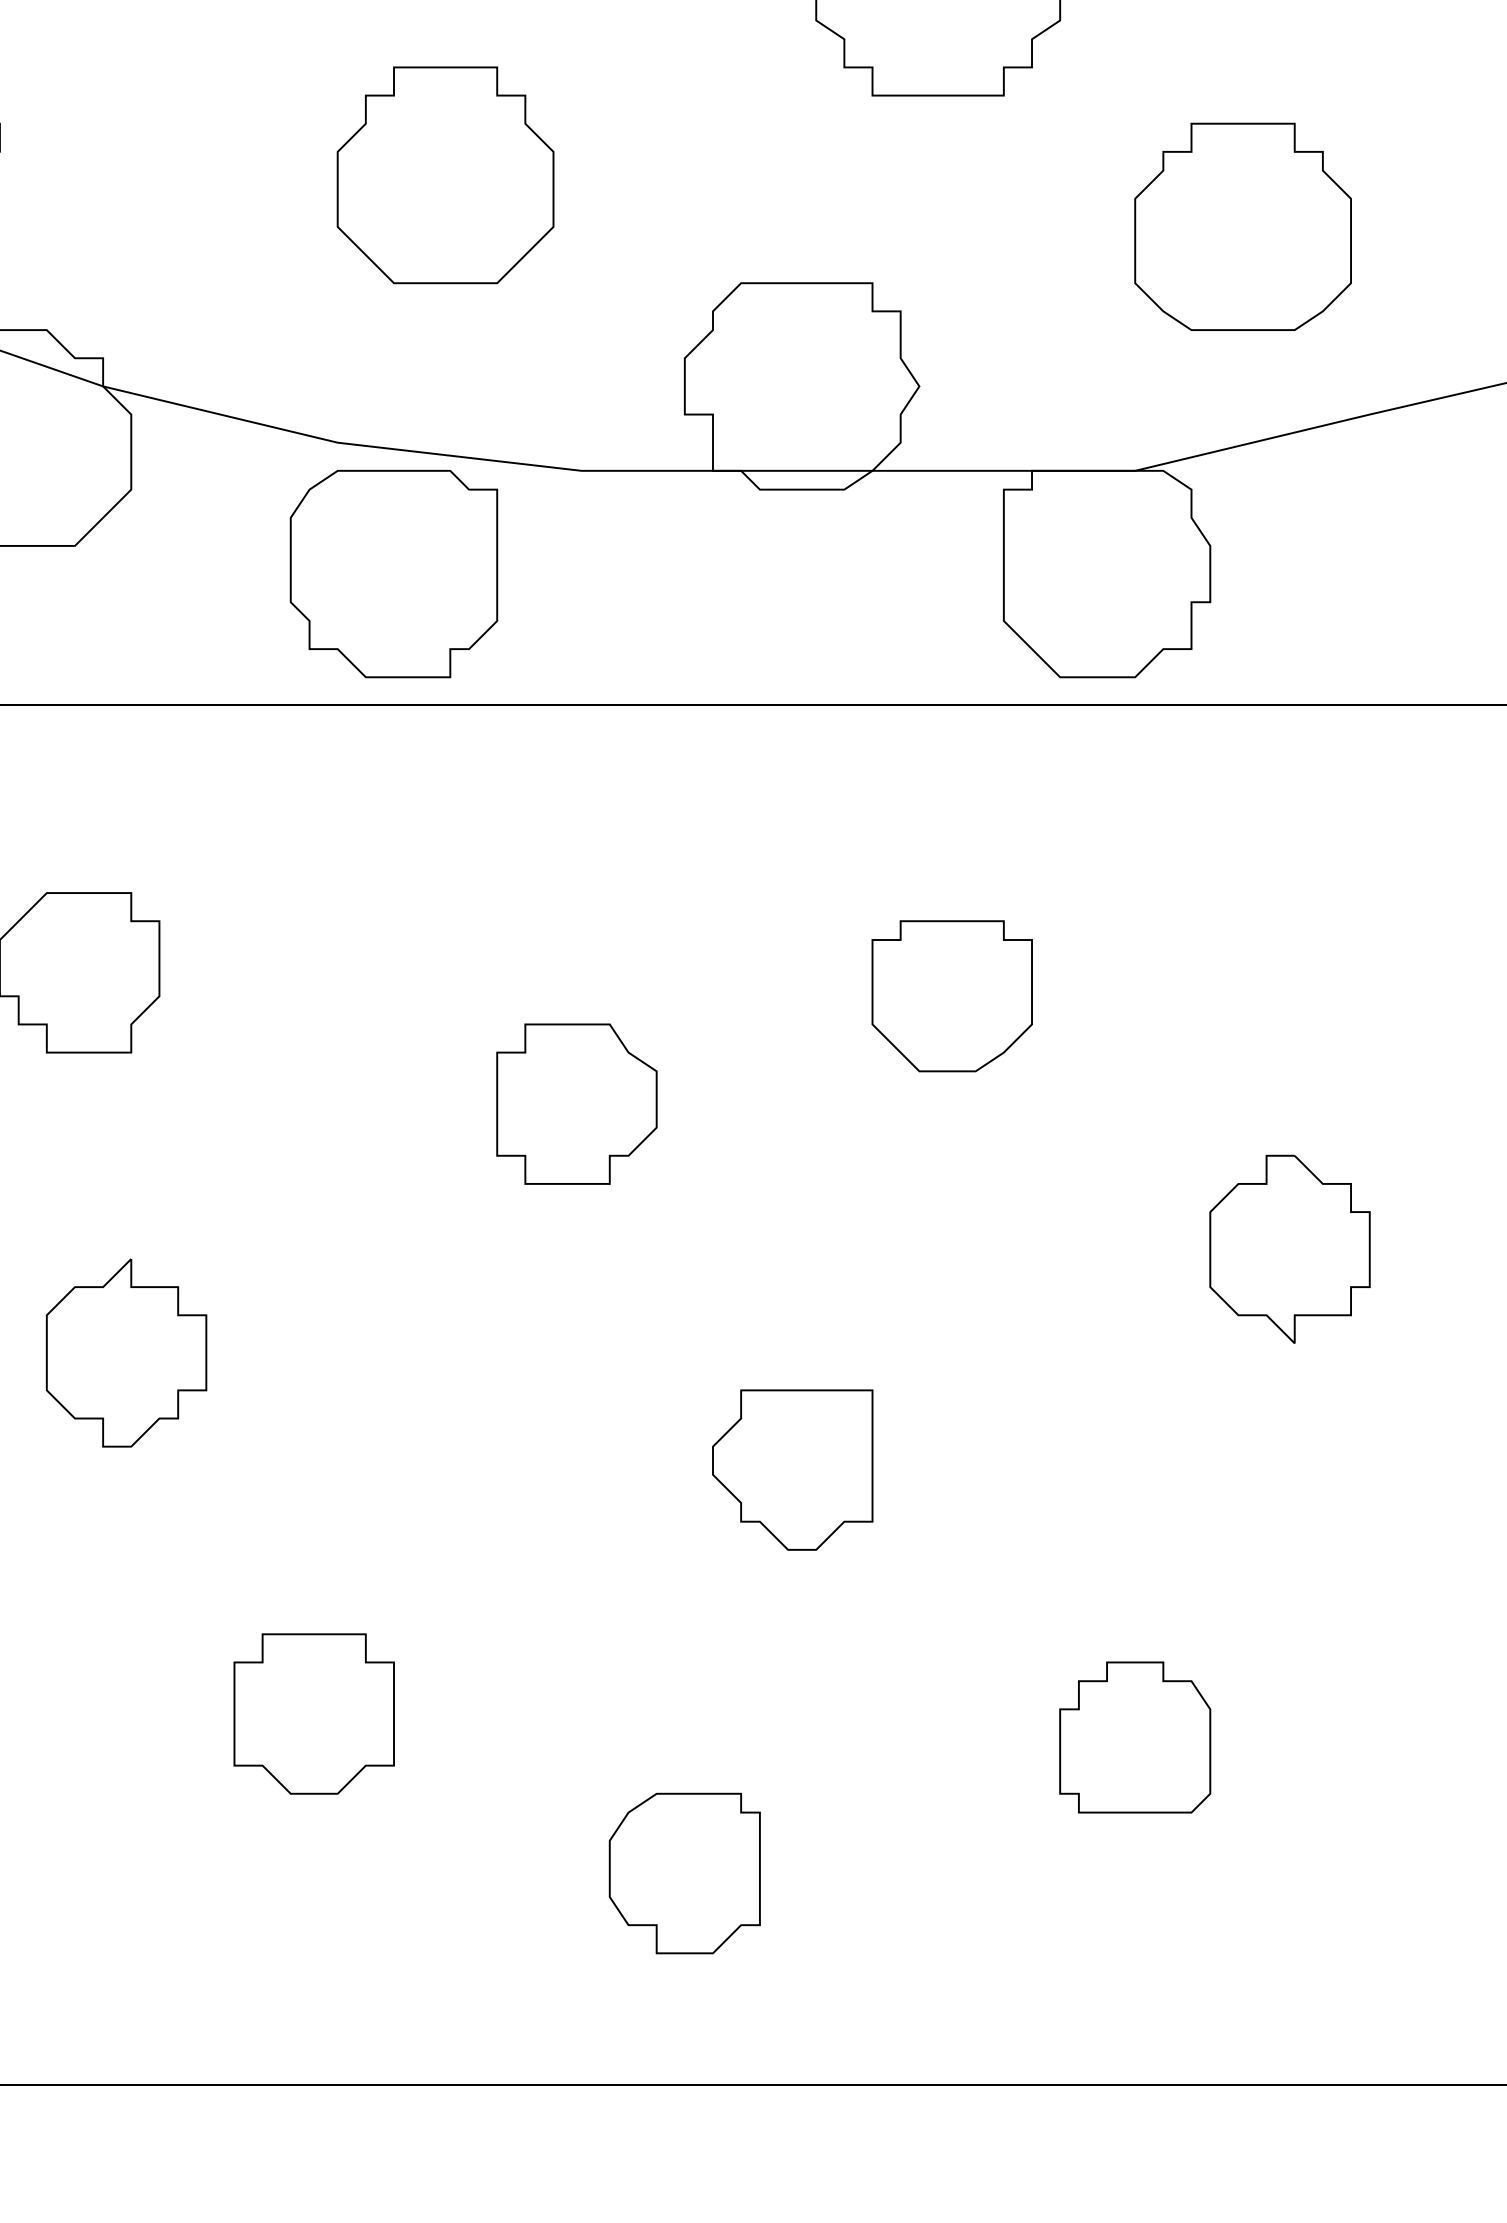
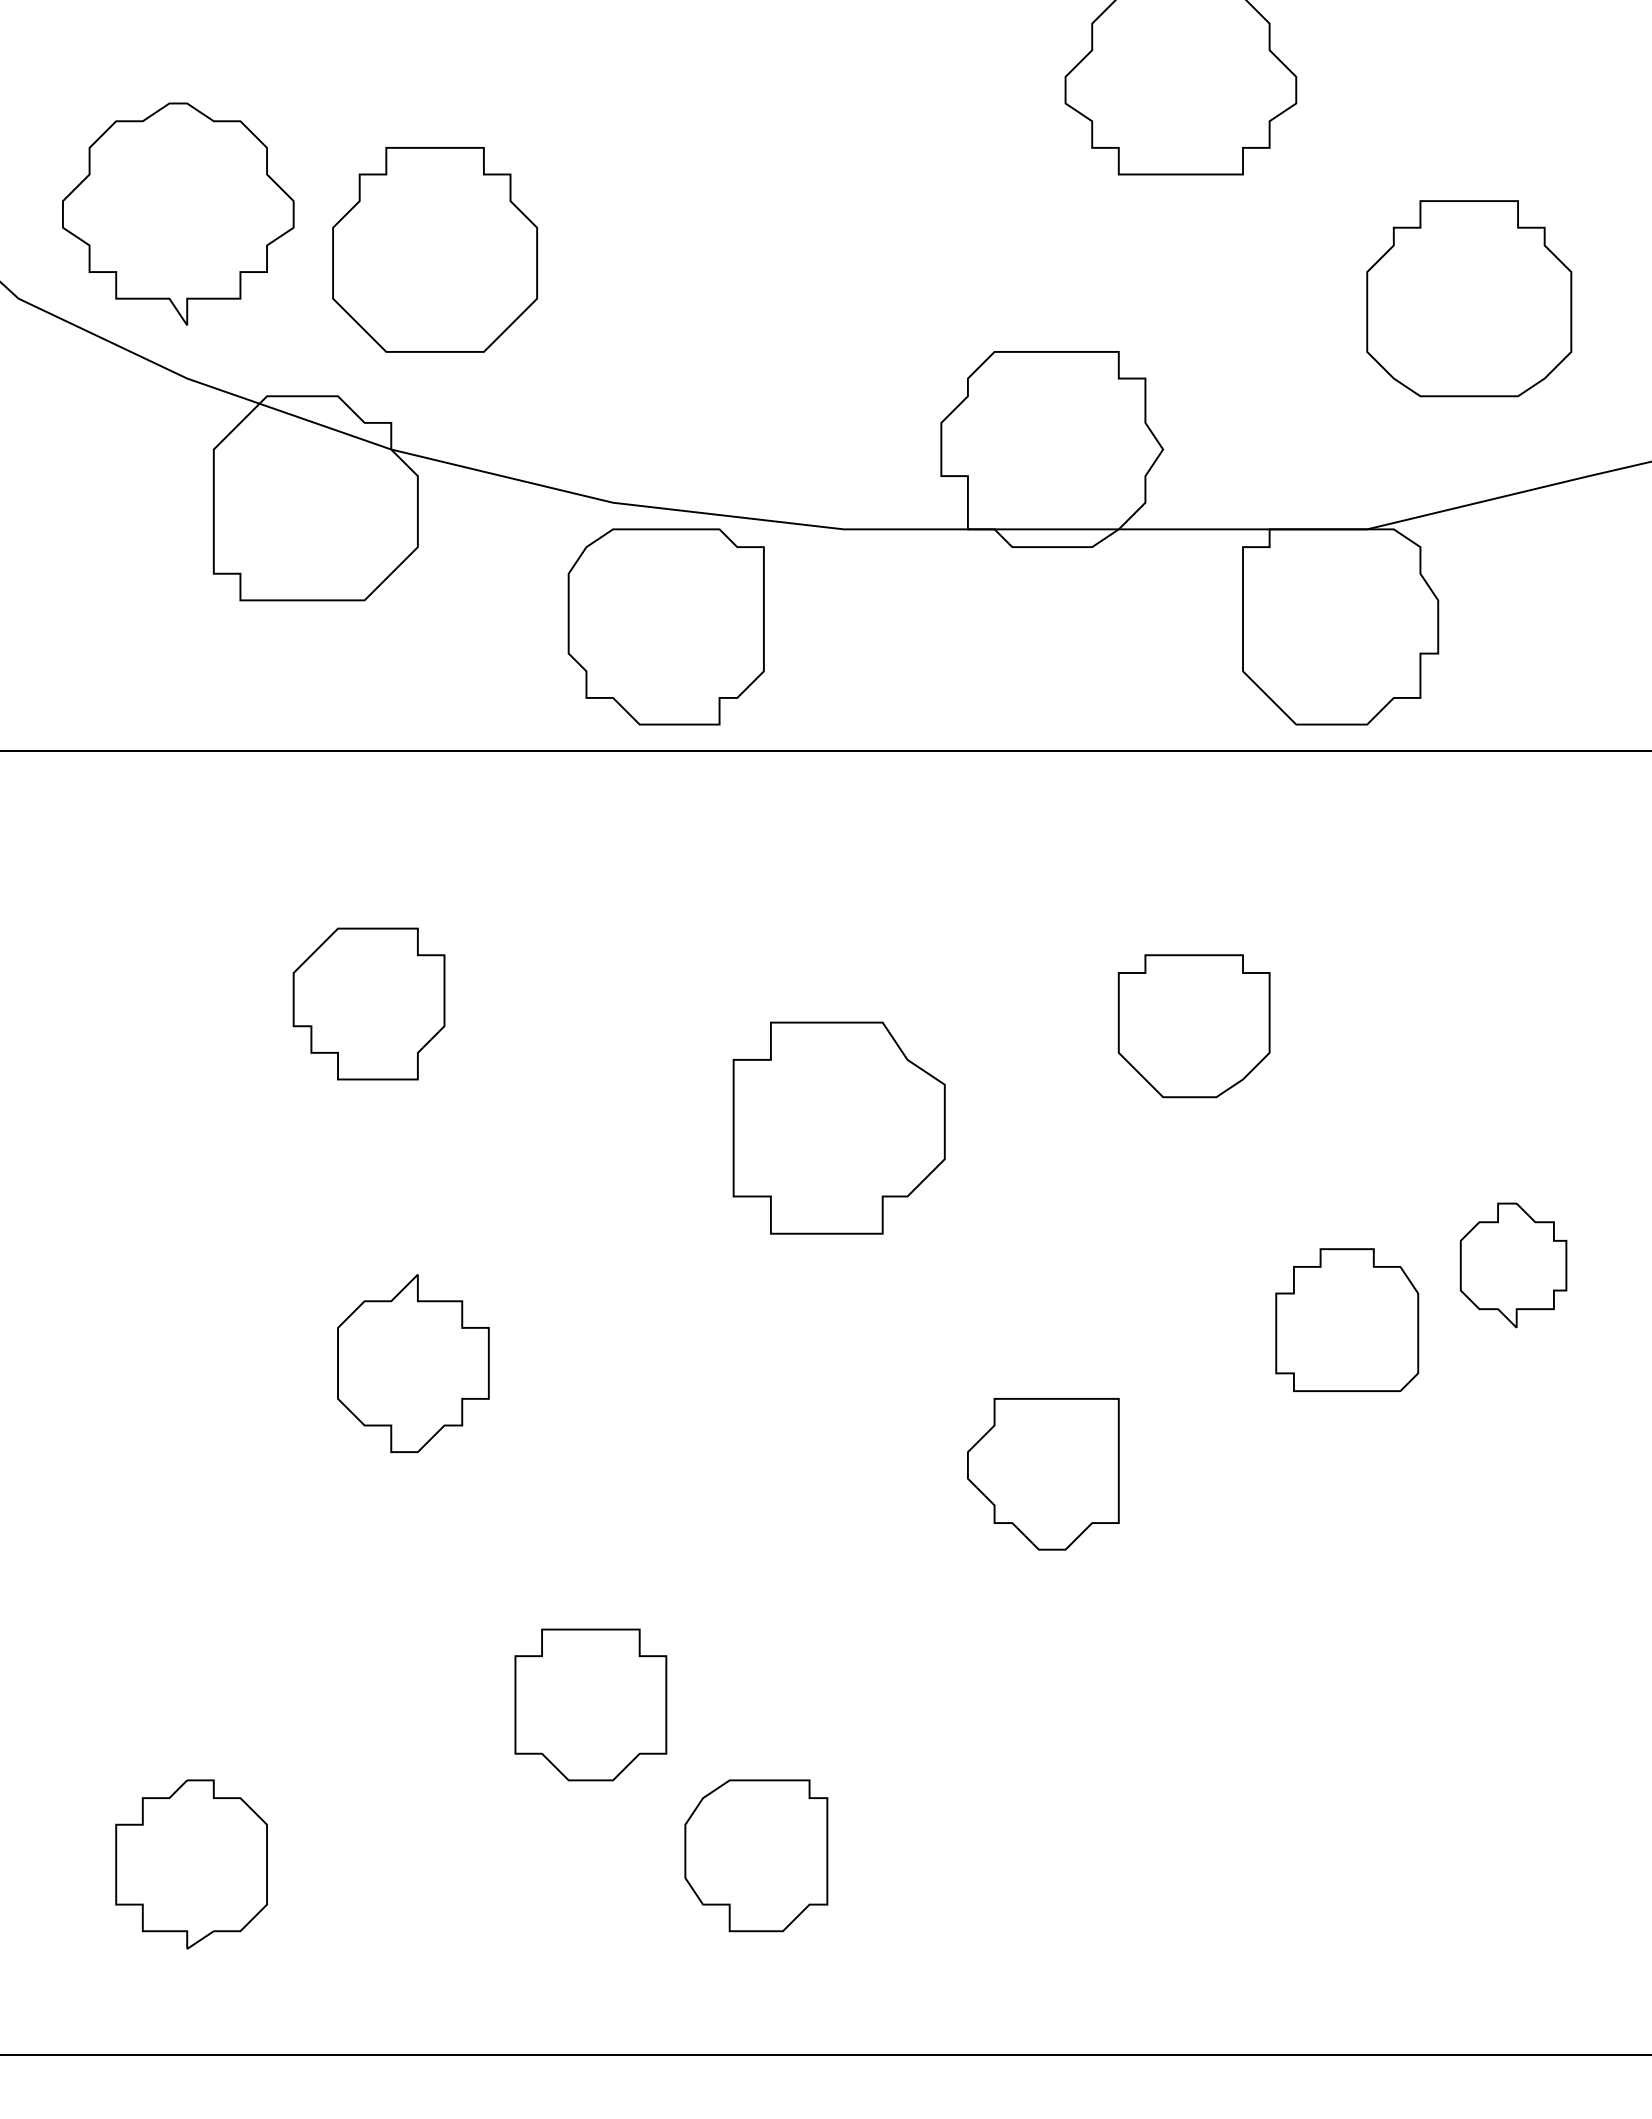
part: (444, 174) -> (434, 249), moved
part: (577, 1104) -> (839, 1128), size x1.4
part: (1289, 1249) -> (1513, 1265), size x0.7
part: (1135, 1736) -> (1347, 1319), moved
part: (685, 1873) -> (756, 1855), moved

